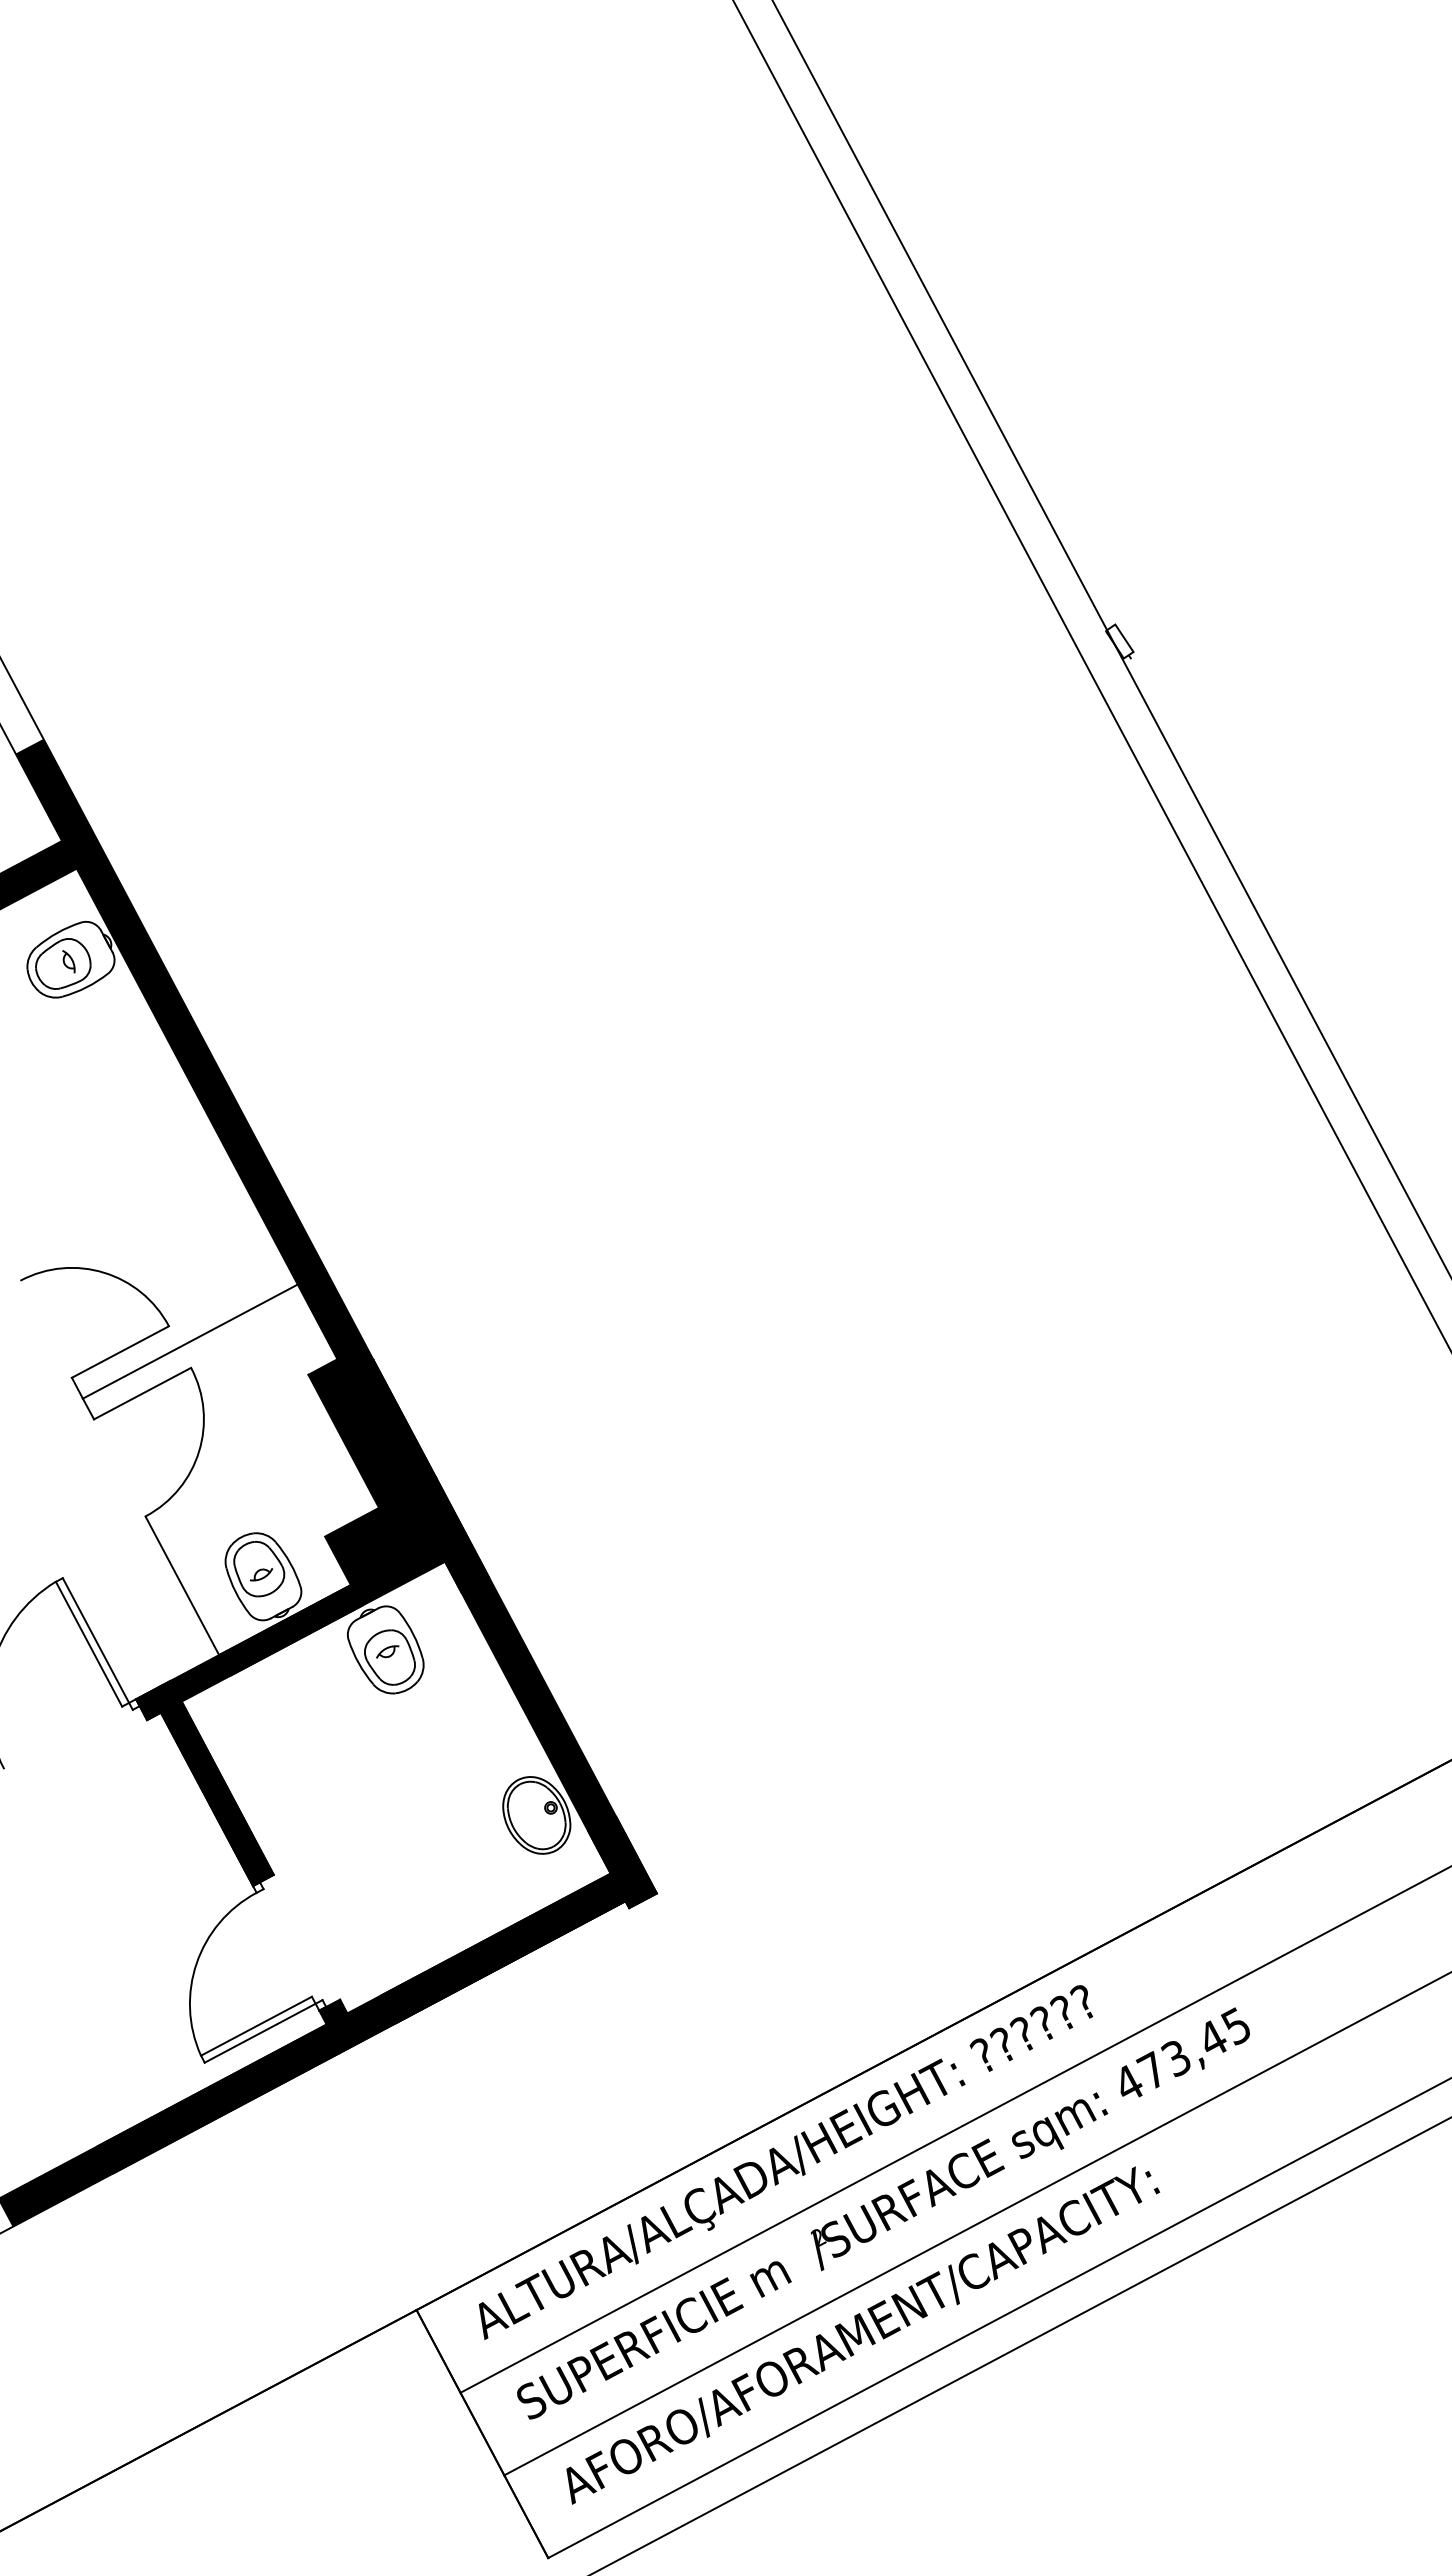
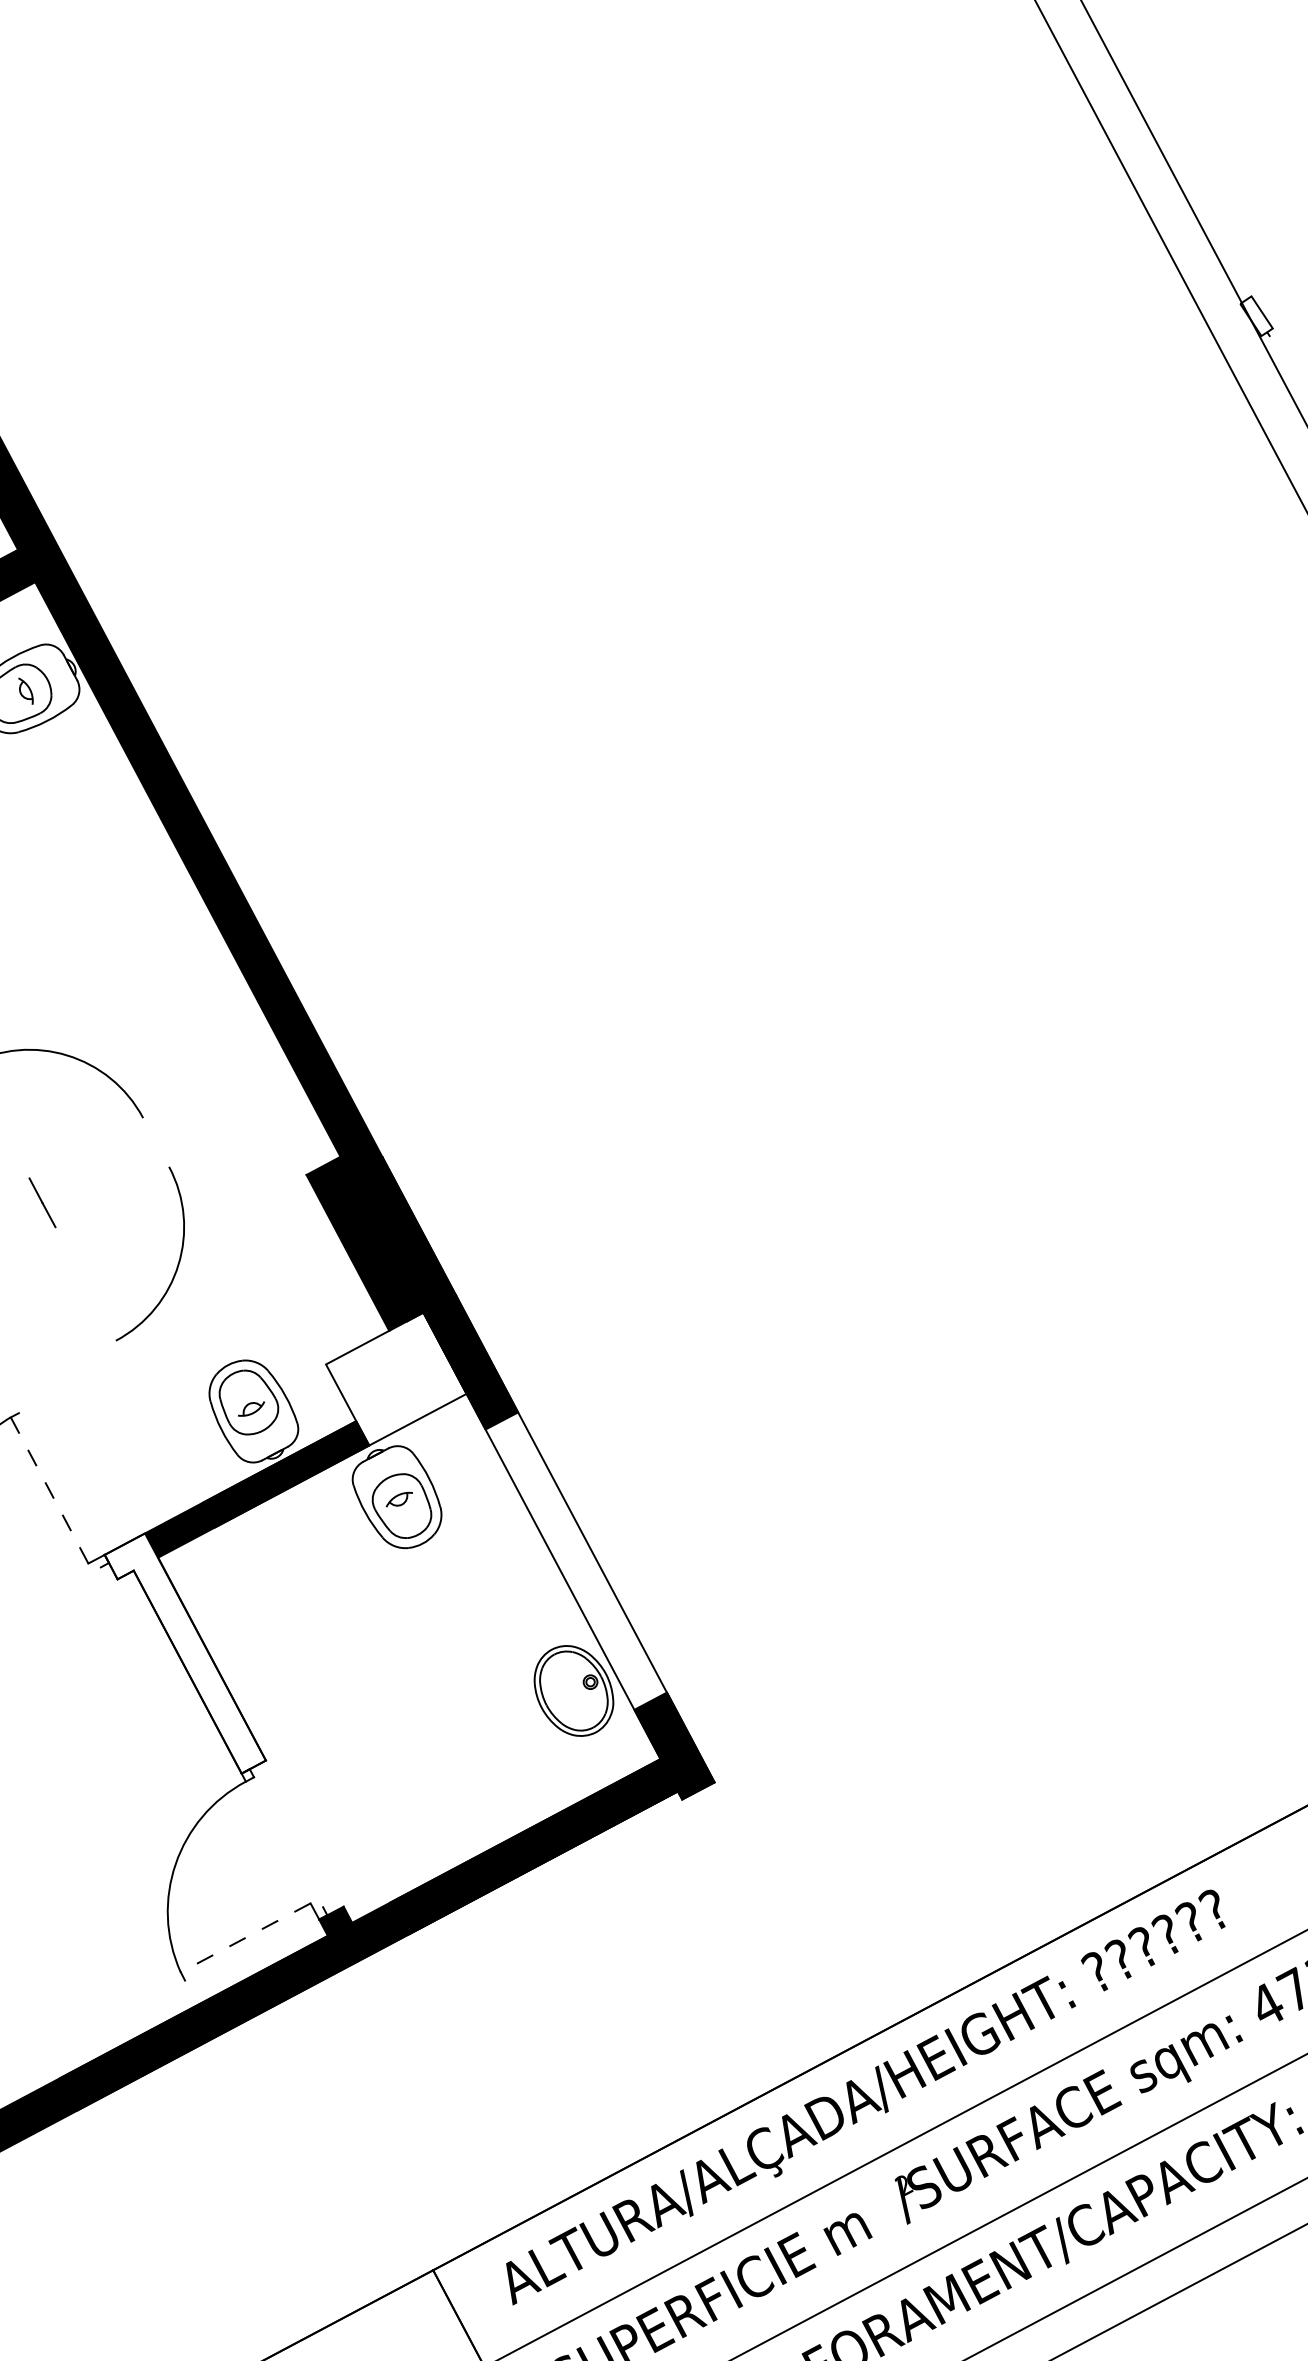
line: (189, 1341) -> (167, 1135), removed
line: (119, 1351) -> (85, 1147), removed
line: (142, 1393) -> (112, 1196), removed
fill: (385, 1548) -> (396, 1378), removed
line: (182, 1585) -> (159, 1421), removed
line: (97, 1643) -> (59, 1489), removed
line: (89, 1644) -> (50, 1490), solid -> dashed
fill: (538, 1704) -> (575, 1561), removed
fill: (204, 1782) -> (184, 1652), removed
line: (256, 2026) -> (245, 1938), solid -> dashed
line: (263, 2031) -> (253, 1944), removed

